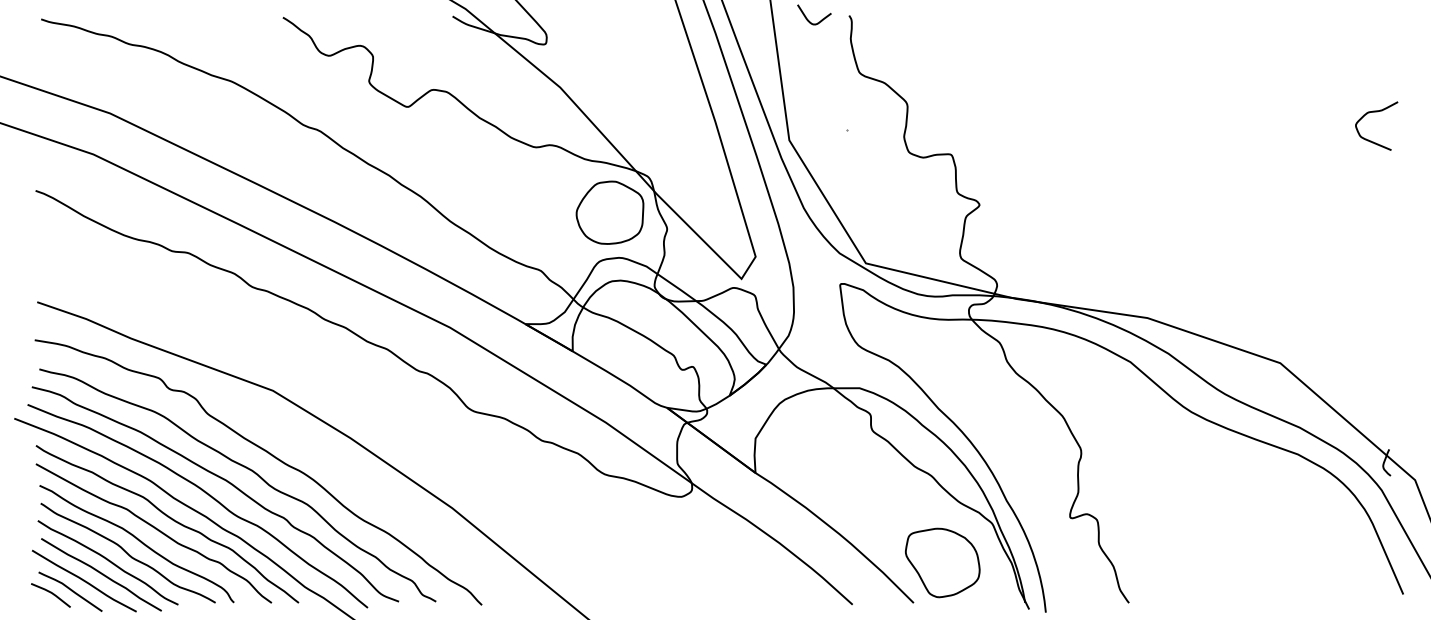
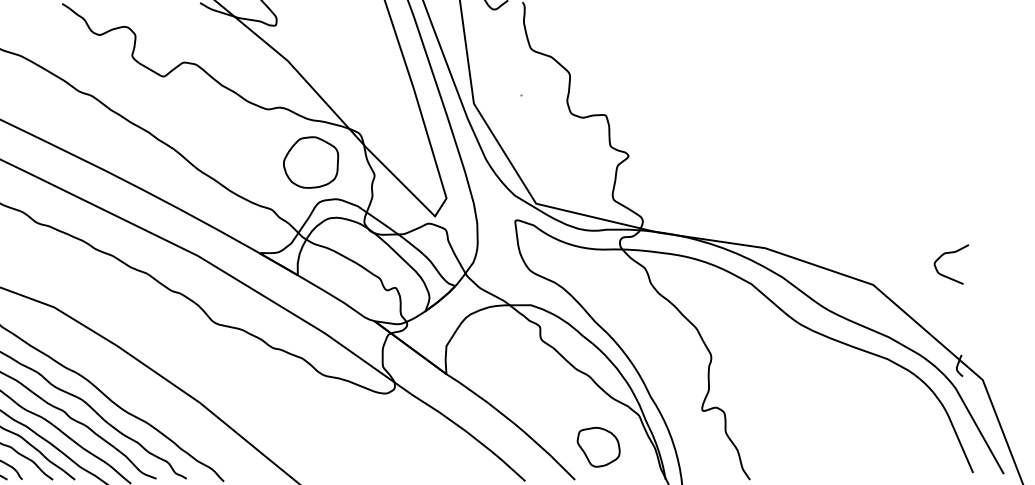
curve: (1376, 112) -> (951, 253), moved
part: (609, 212) -> (310, 162), moved
part: (942, 562) -> (598, 446), size x0.7

